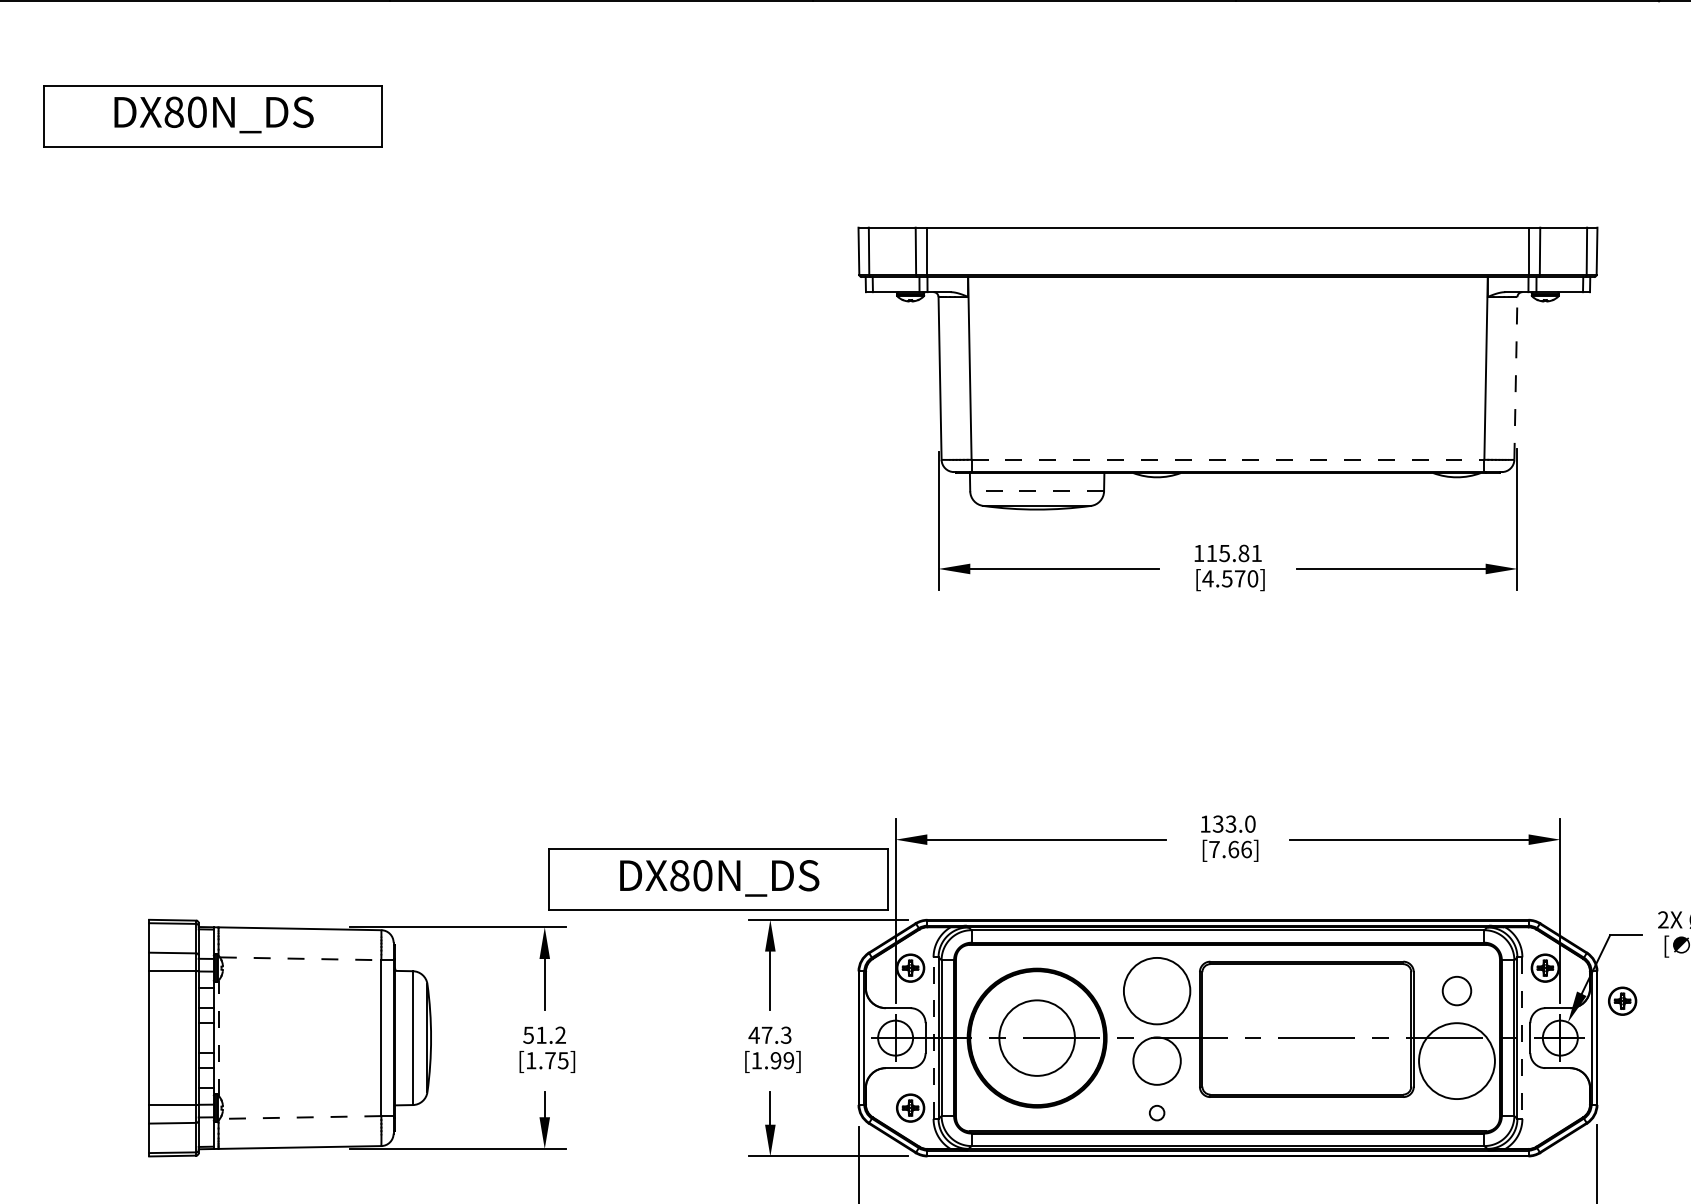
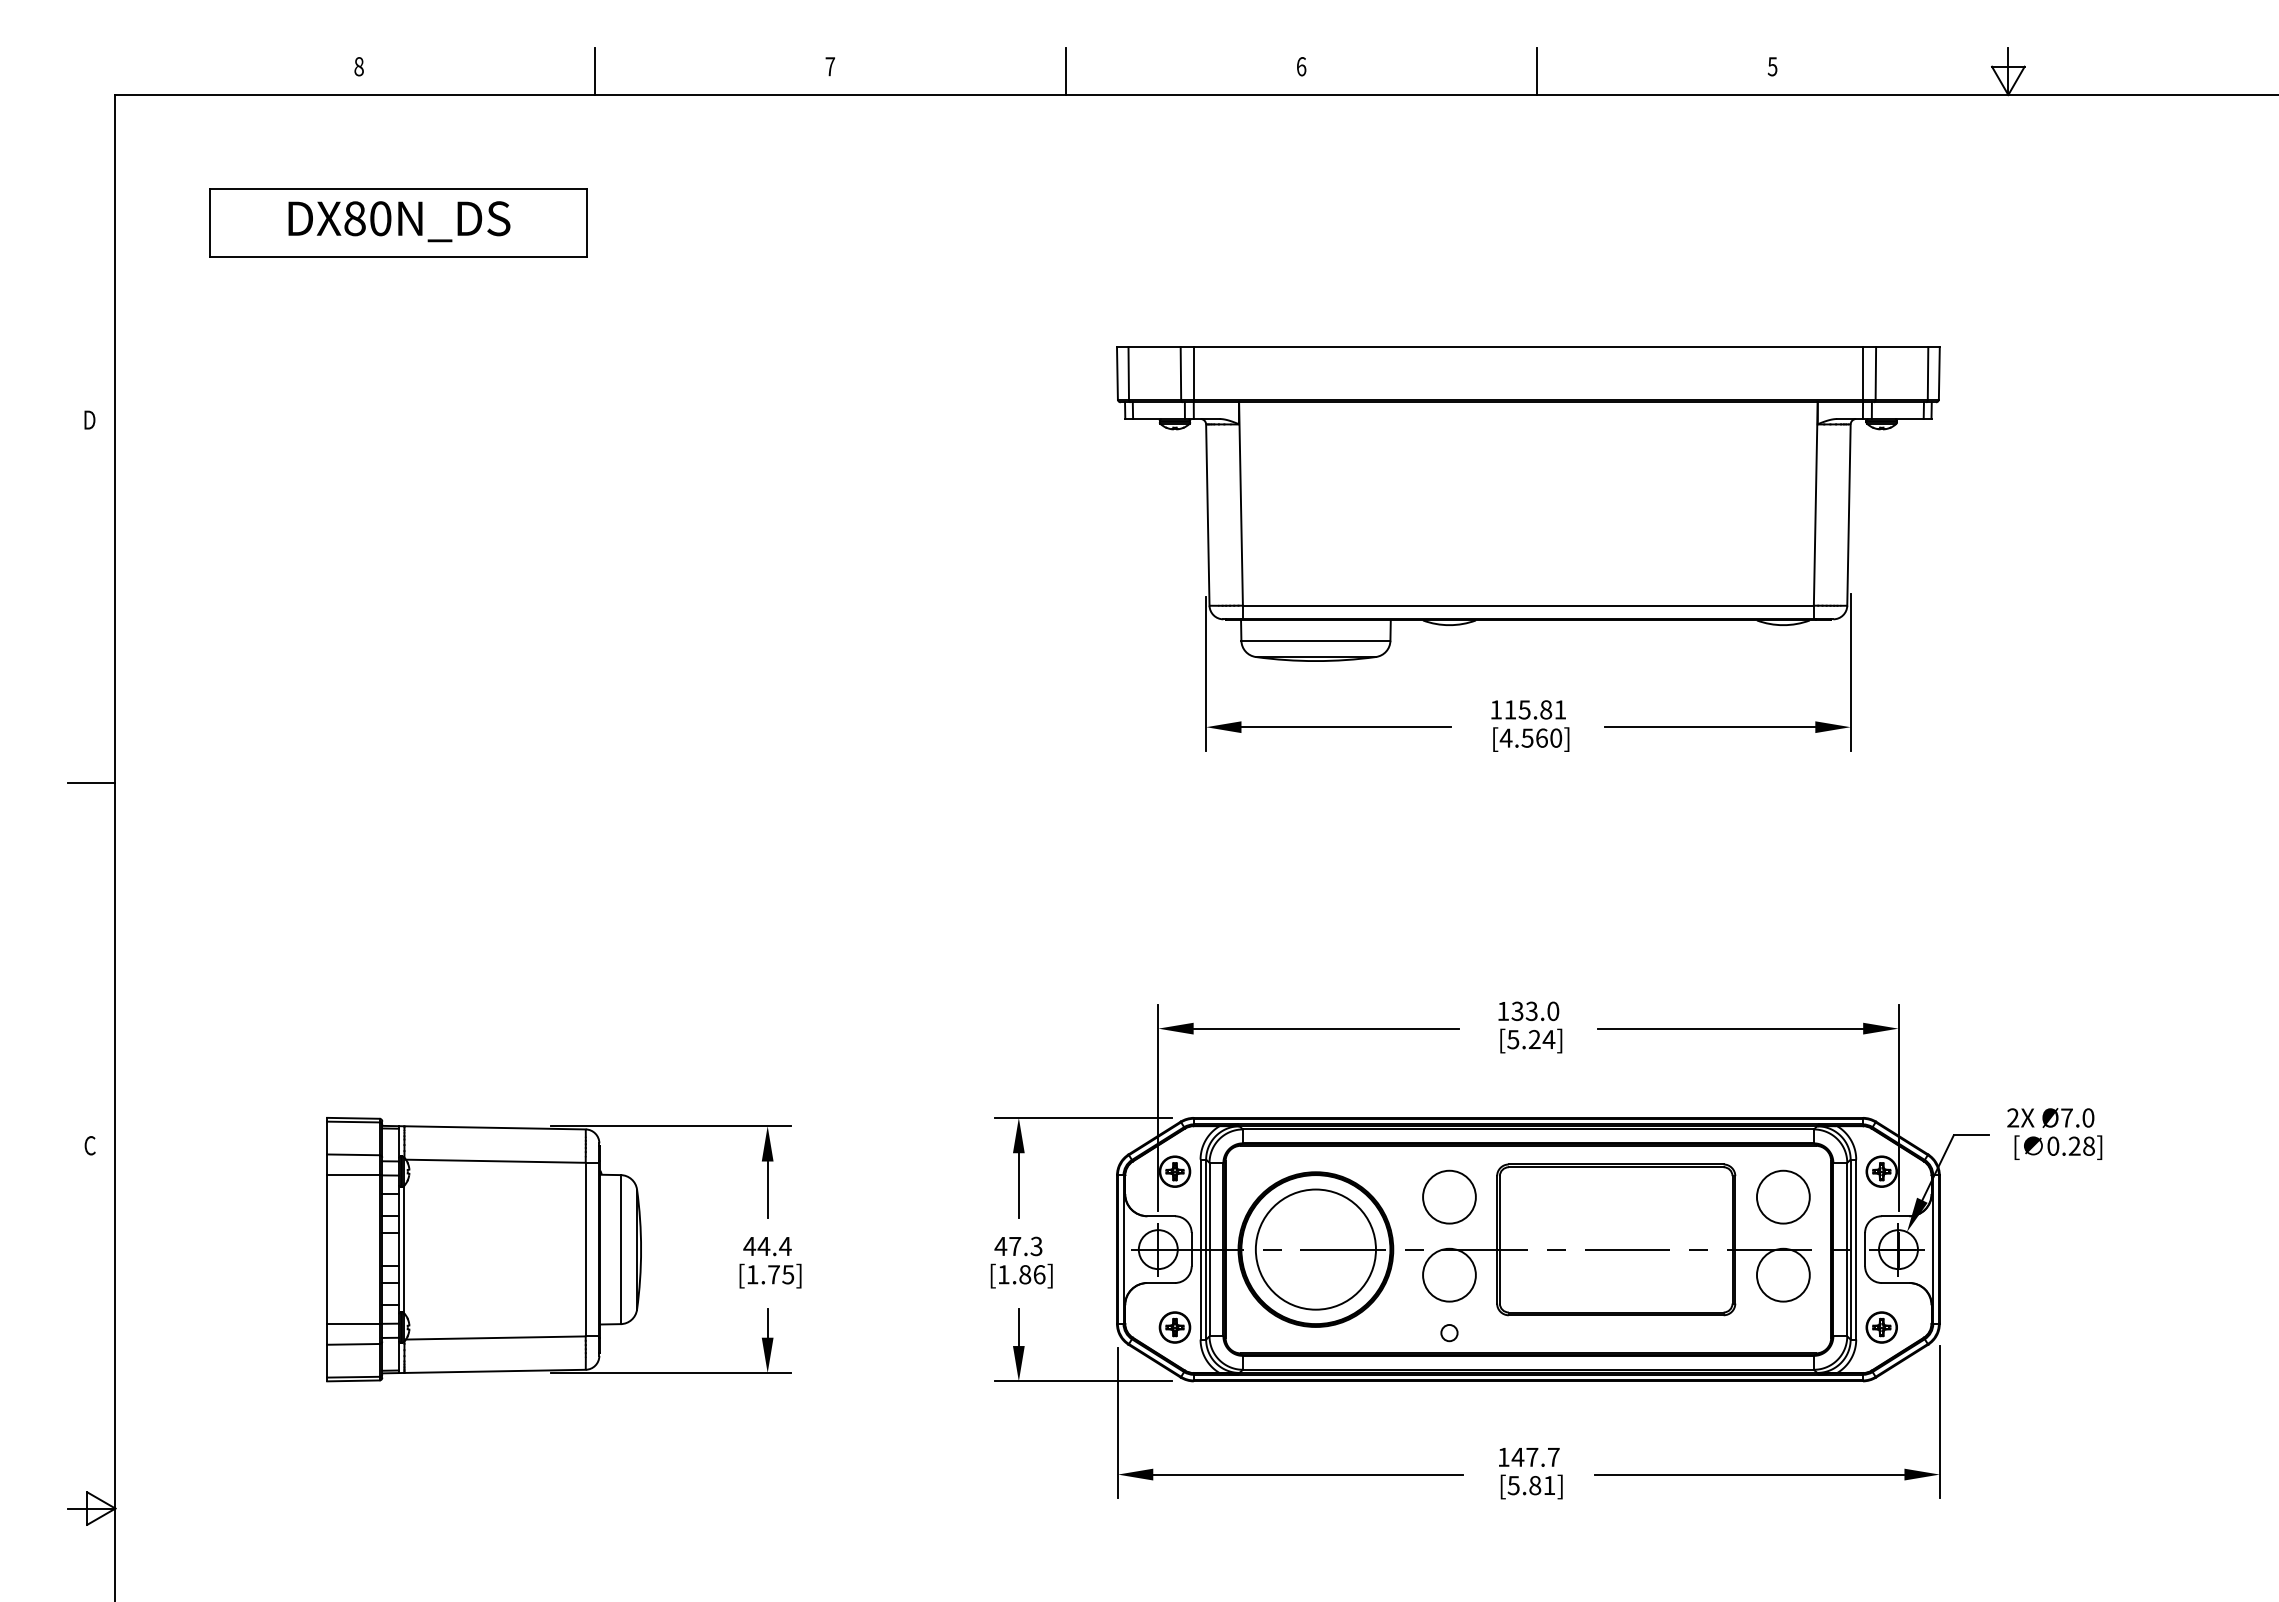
line: (1515, 378) -> (1848, 515), dashed -> solid
line: (1228, 459) -> (1528, 605), dashed -> solid
line: (1036, 491) -> (1315, 640), dashed -> solid
text: (1239, 578) -> (1541, 737), [4.570] -> [4.560]
text: (1230, 849) -> (1531, 1039), [7.66] -> [5.24]
part: (718, 879) -> (961, 1072), removed
line: (300, 959) -> (495, 1161), dashed -> solid
circle: (1157, 990) -> (1449, 1196), size x0.71
circle: (1456, 990) -> (1782, 1196), size x1.67
part: (1622, 1001) -> (1881, 1327), moved
text: (544, 1035) -> (767, 1246), 51.2 -> 44.4
line: (218, 1038) -> (404, 1249), dashed -> solid
line: (933, 1038) -> (1200, 1249), dashed -> solid
circle: (1036, 1038) -> (1315, 1249), size x1.43
line: (1522, 1038) -> (1856, 1249), dashed -> solid
text: (782, 1060) -> (1032, 1274), [1.99] -> [1.86]
circle: (1456, 1060) -> (1782, 1274), size x0.62
line: (300, 1117) -> (495, 1337), dashed -> solid

